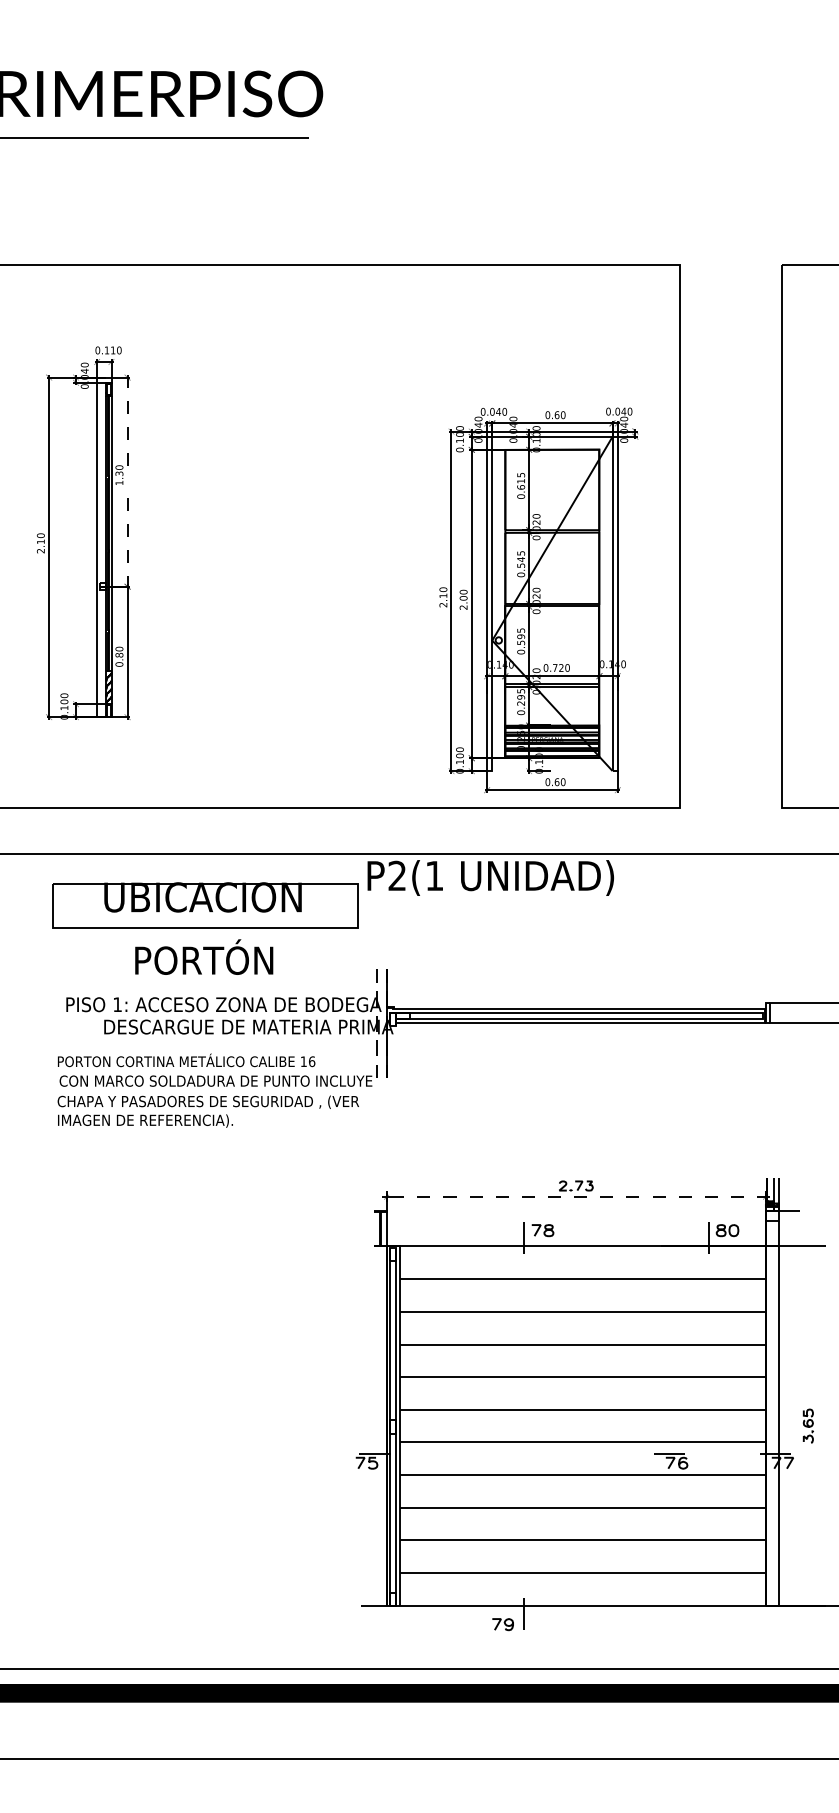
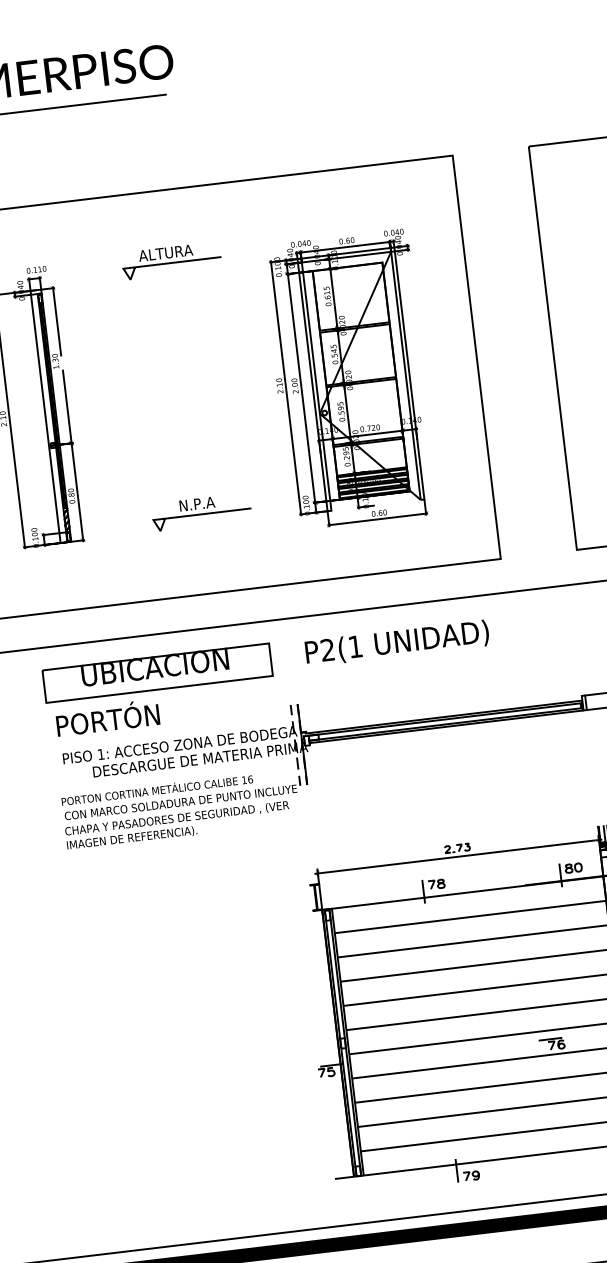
part: (289, 359) -> (171, 260), added
line: (127, 422) -> (56, 321), dashed -> solid
line: (127, 537) -> (67, 406), dashed -> solid
part: (538, 599) -> (350, 379), moved
part: (289, 698) -> (201, 512), added
text: (490, 877) -> (397, 643), moved
text: (204, 956) -> (107, 717), moved
line: (576, 1197) -> (458, 856), dashed -> solid
part: (502, 1624) -> (471, 1175), moved

